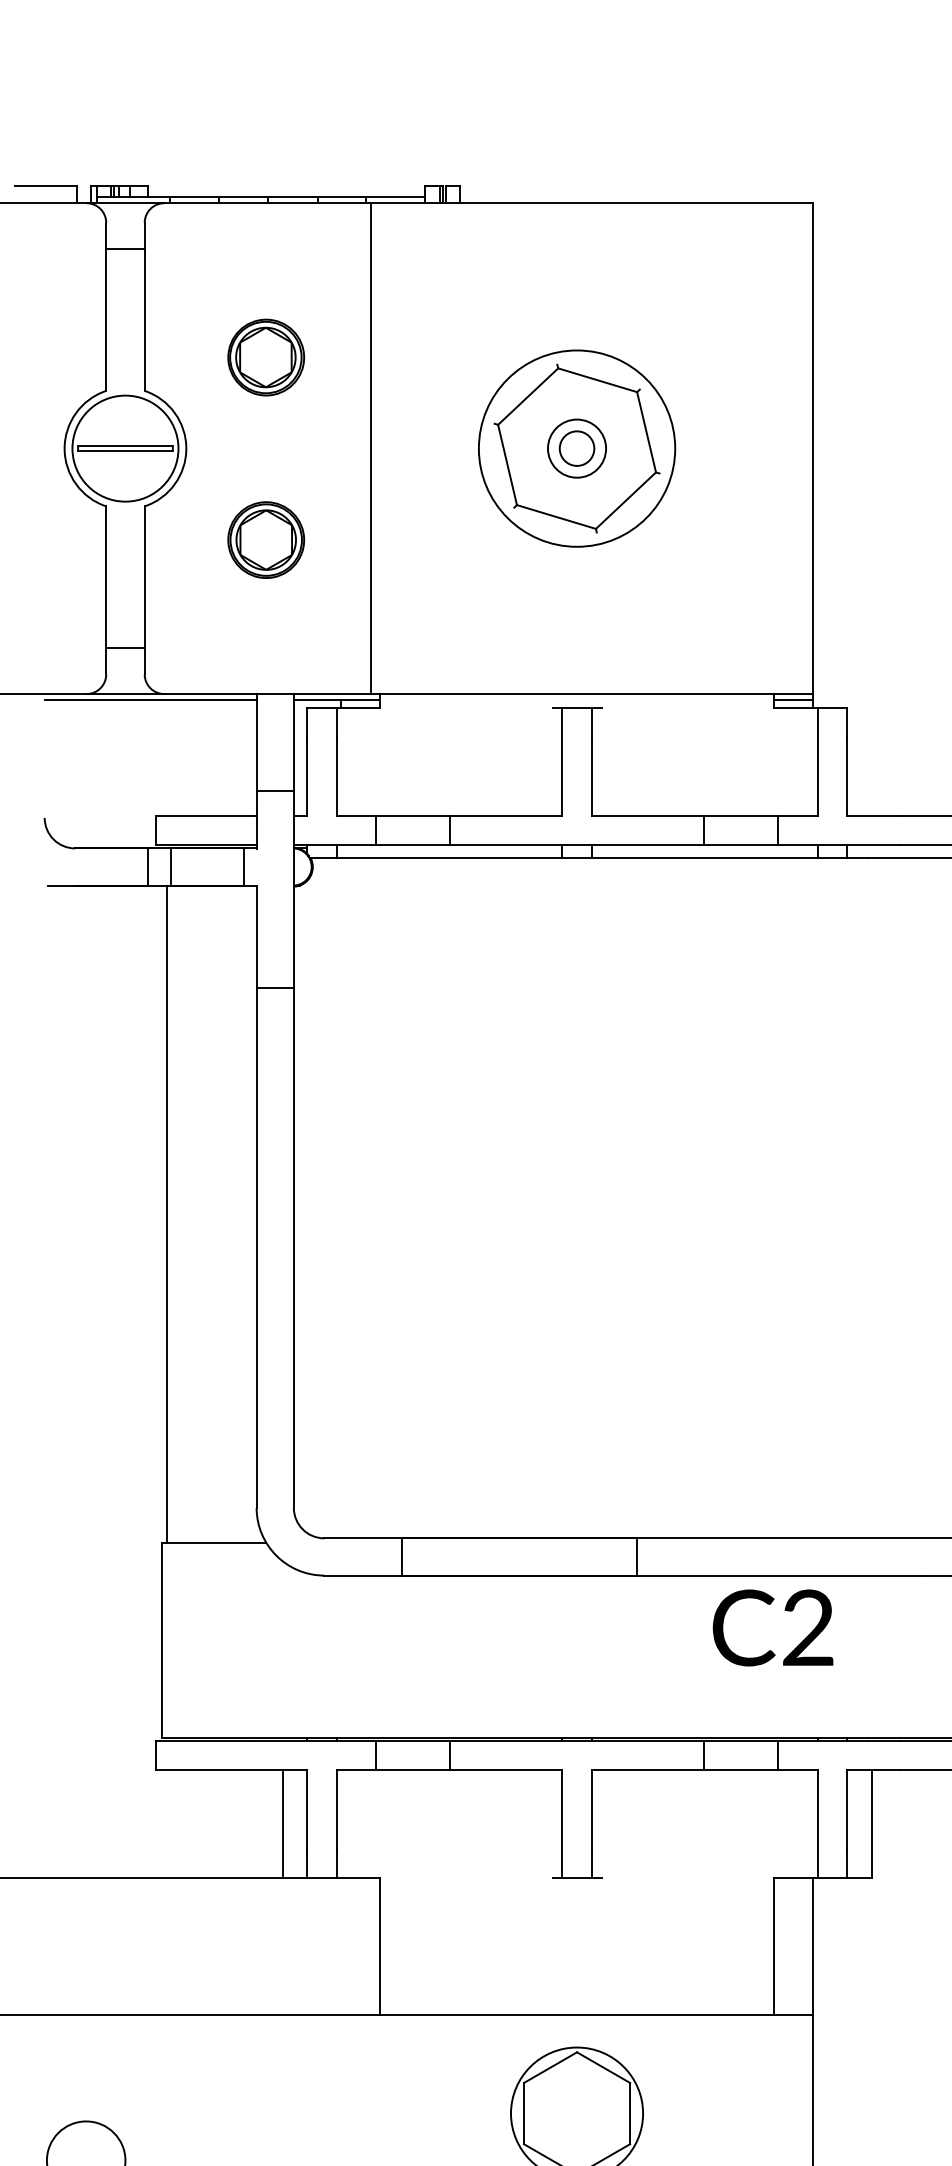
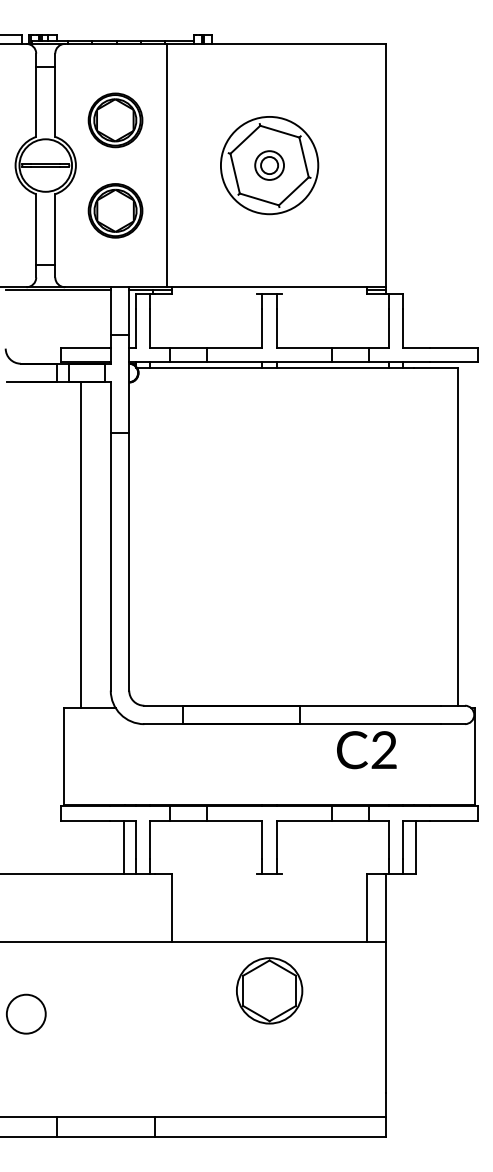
part: (266, 357) -> (115, 120), size x1.43
part: (266, 539) -> (115, 210), size x1.43
line: (167, 1213) -> (81, 544), moved

